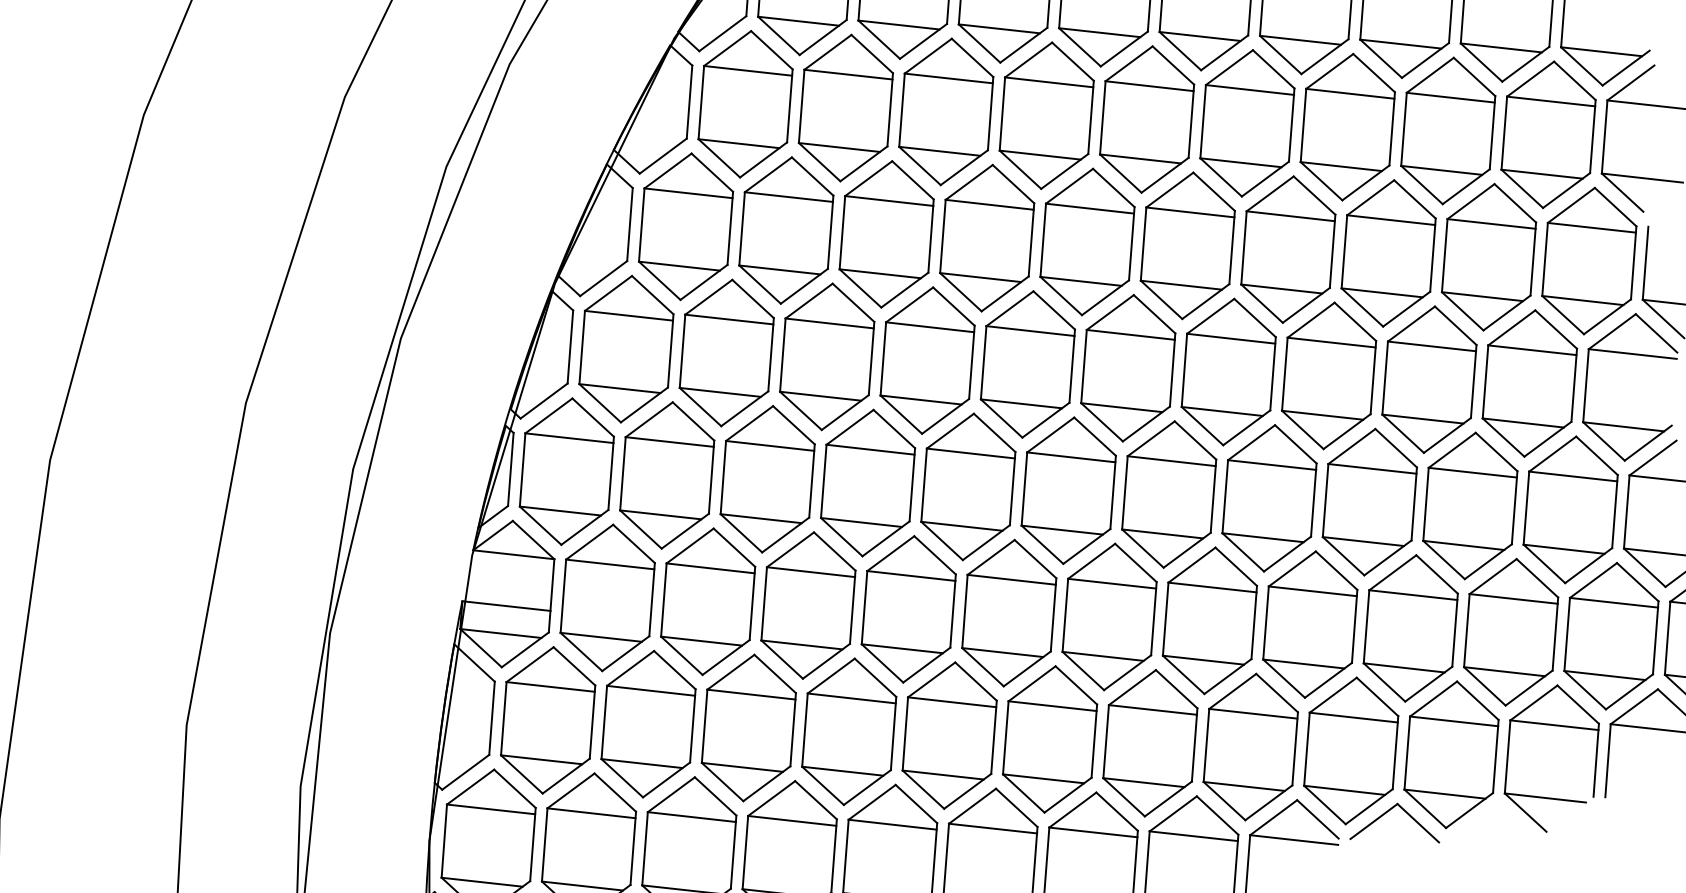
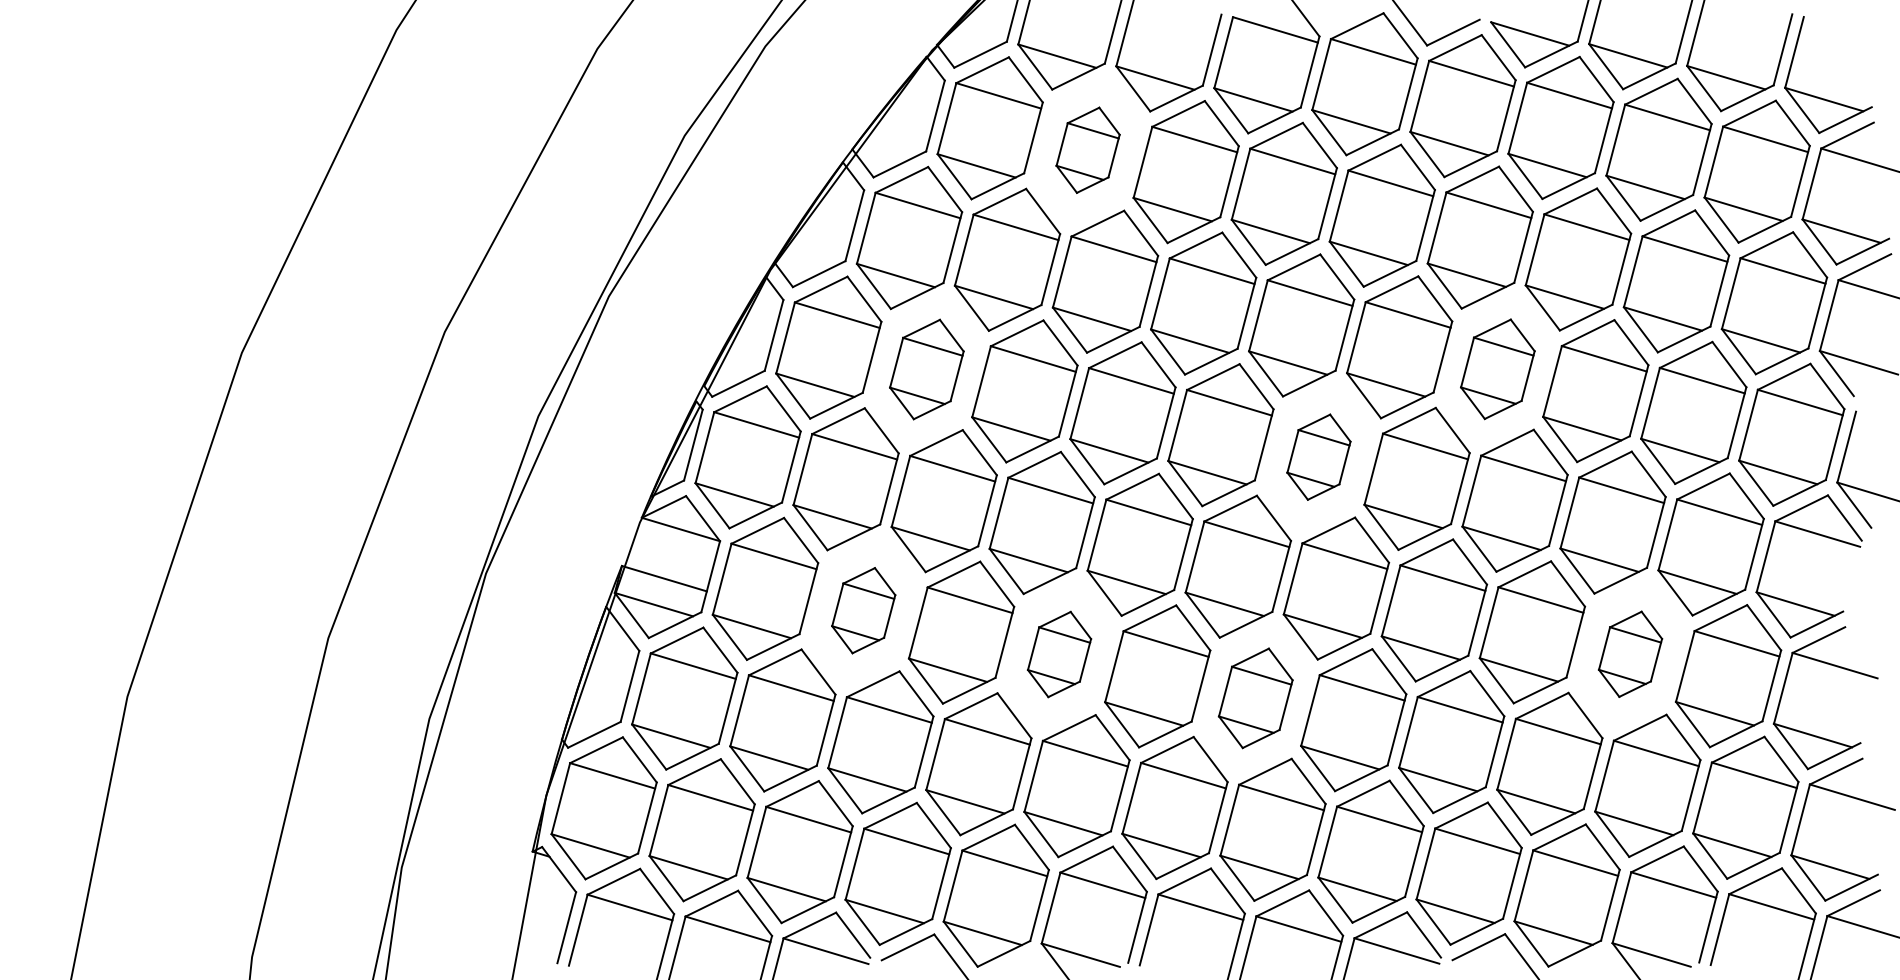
part: (845, 108) -> (1087, 150), size x0.6
part: (1288, 249) -> (1497, 369), size x0.7
part: (726, 353) -> (926, 369), size x0.7
part: (1127, 368) -> (1318, 457), size x0.6
part: (1470, 506) -> (1630, 654), size x0.6
part: (708, 601) -> (863, 610), size x0.6
part: (908, 609) -> (1059, 654), size x0.6
part: (1109, 617) -> (1255, 698), size x0.7

